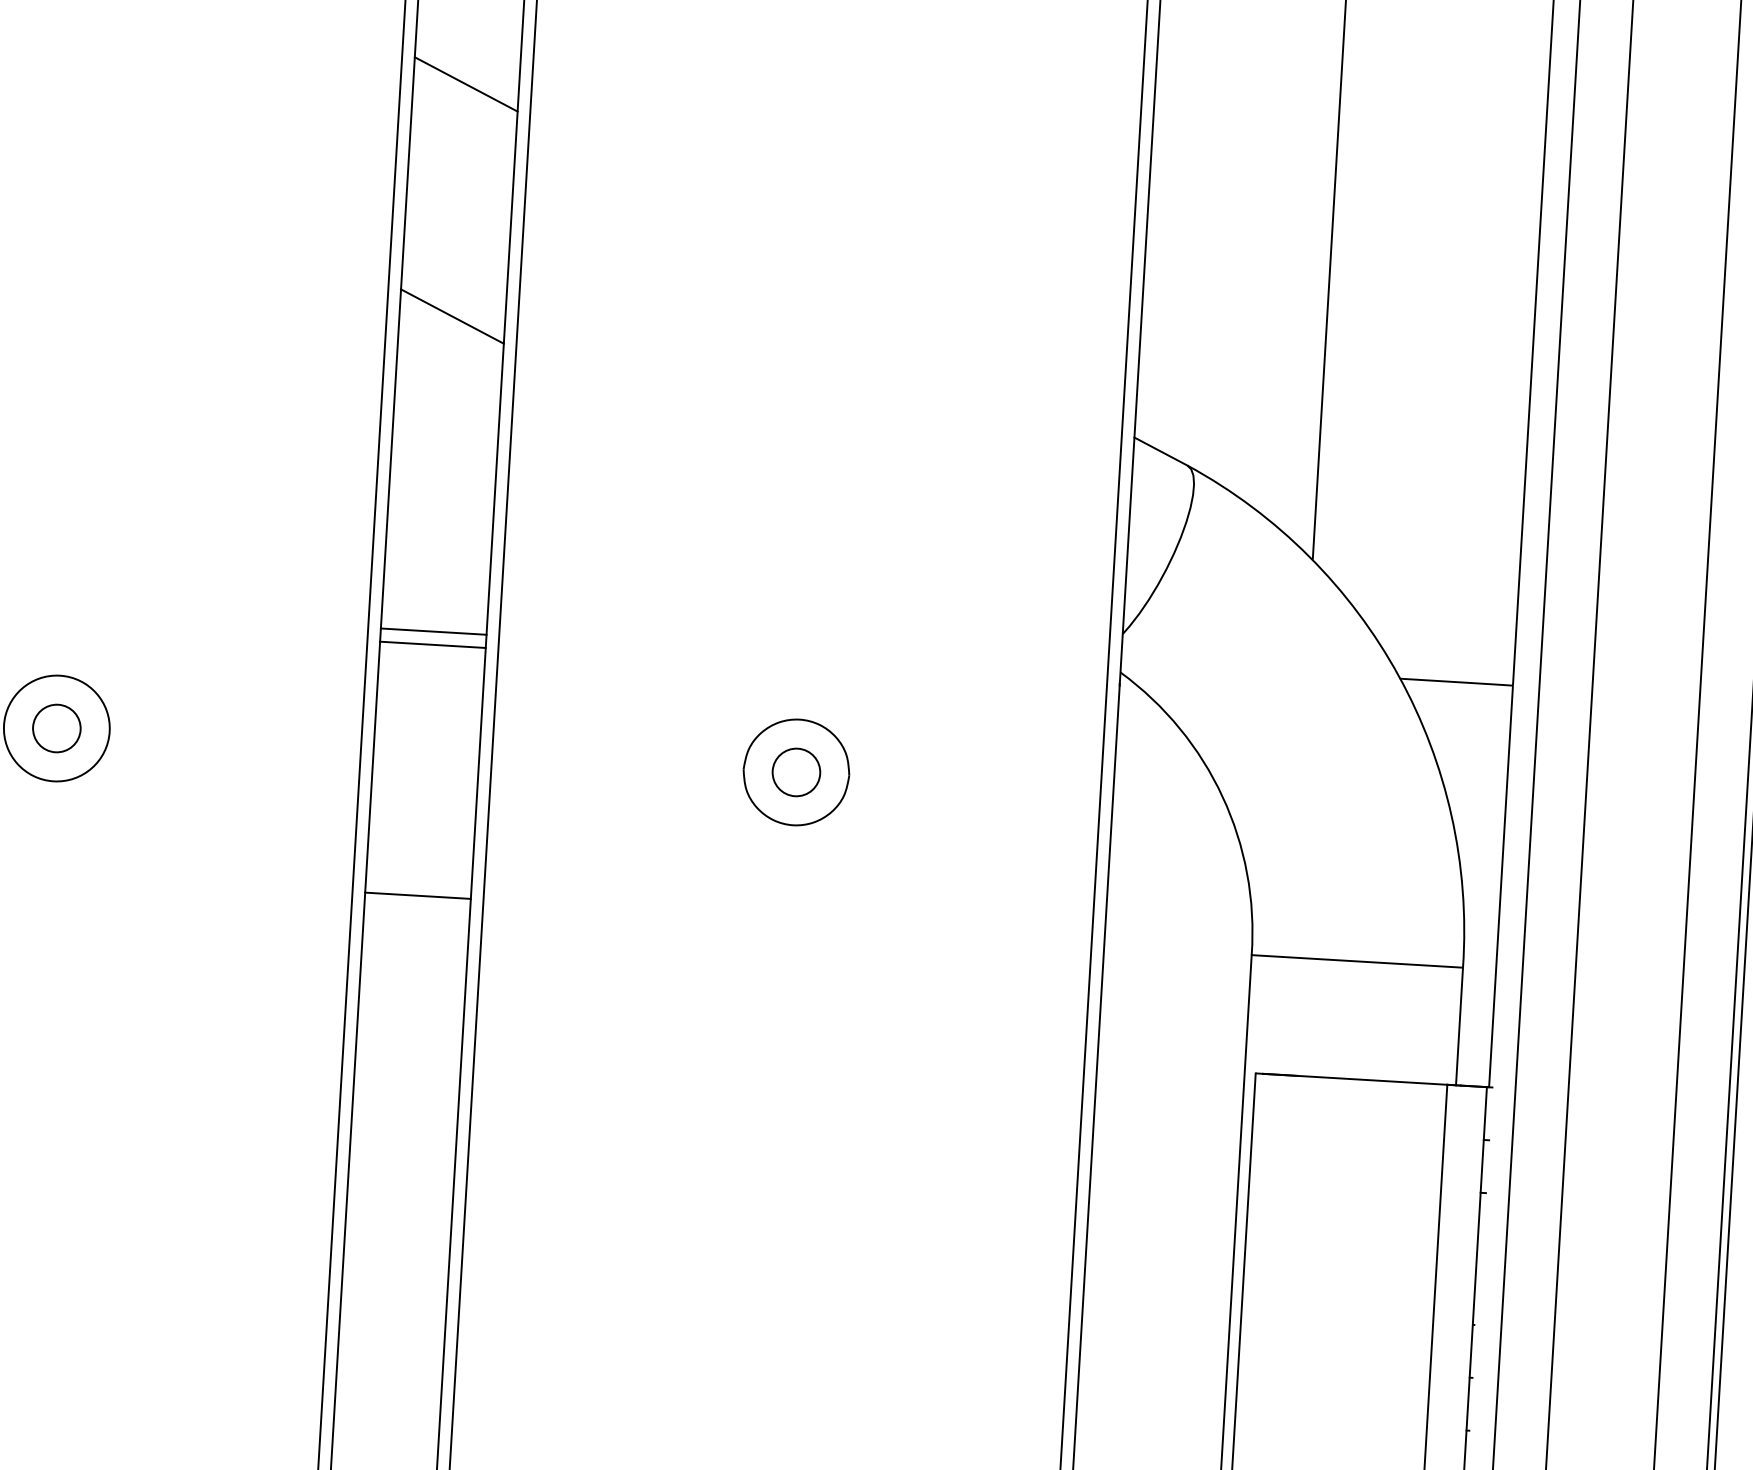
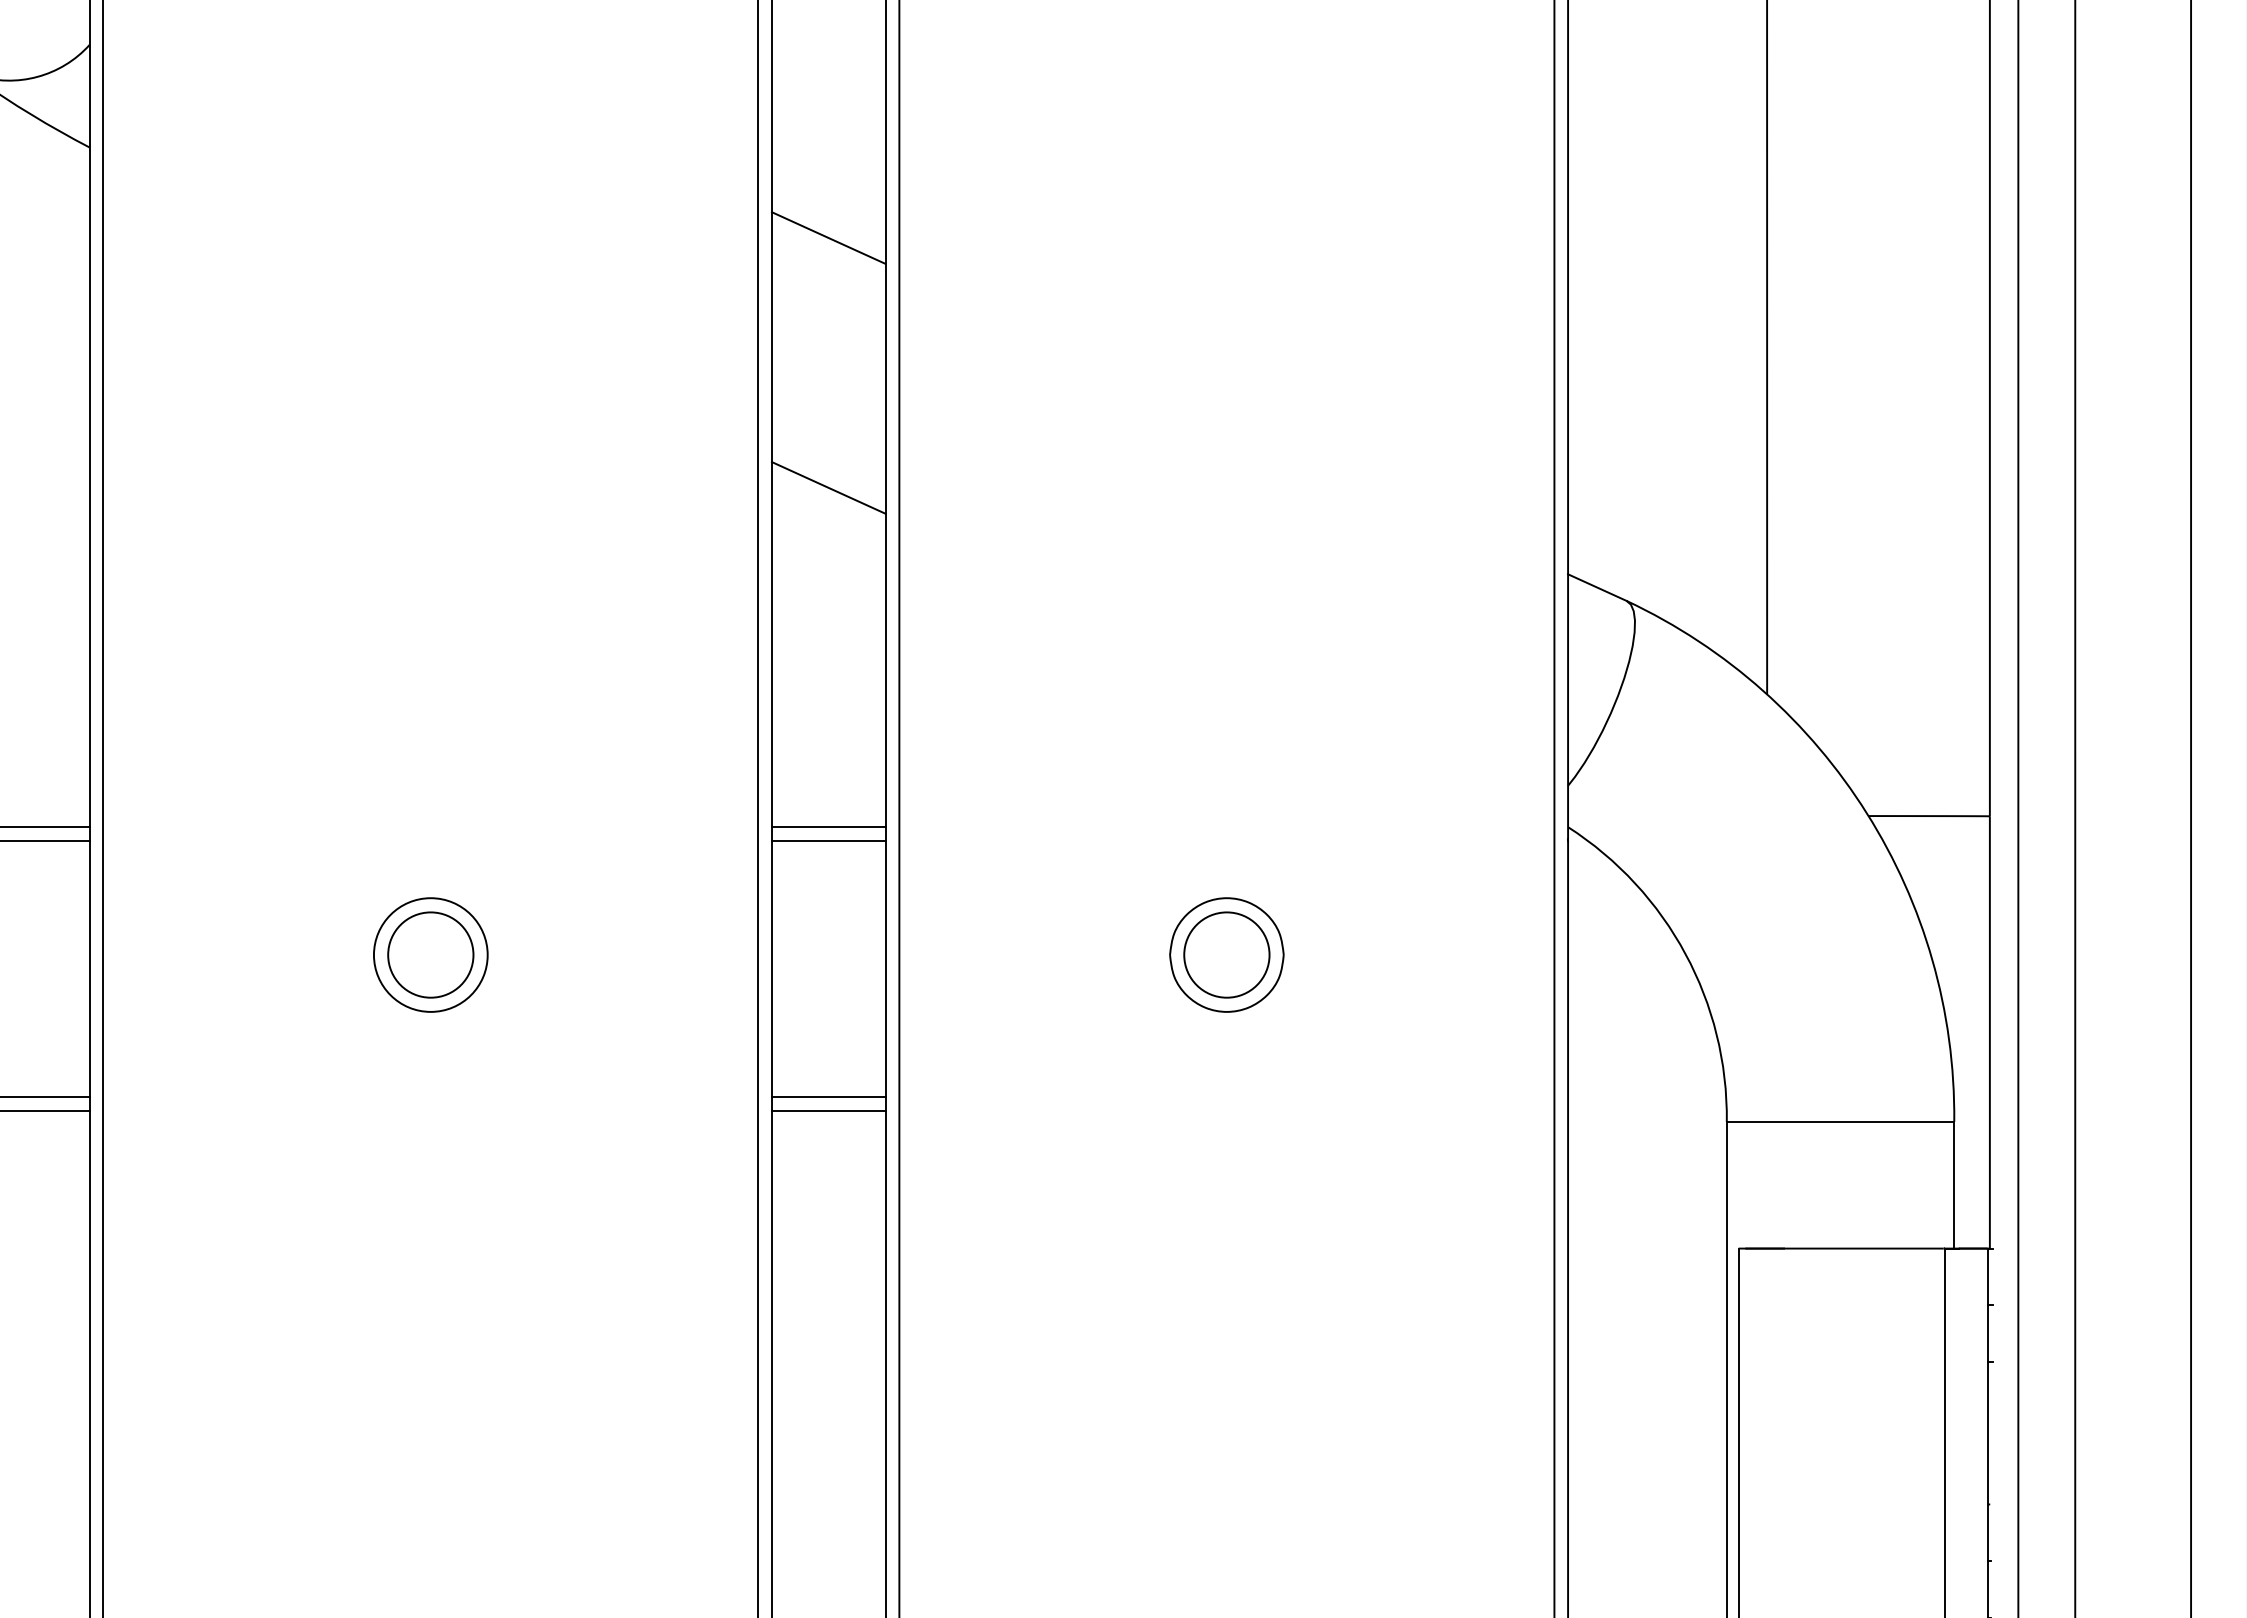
circle: (56, 727) -> (430, 954), size x1.67
circle: (796, 771) -> (1226, 954), size x1.67
line: (418, 882) -> (828, 1097), added

